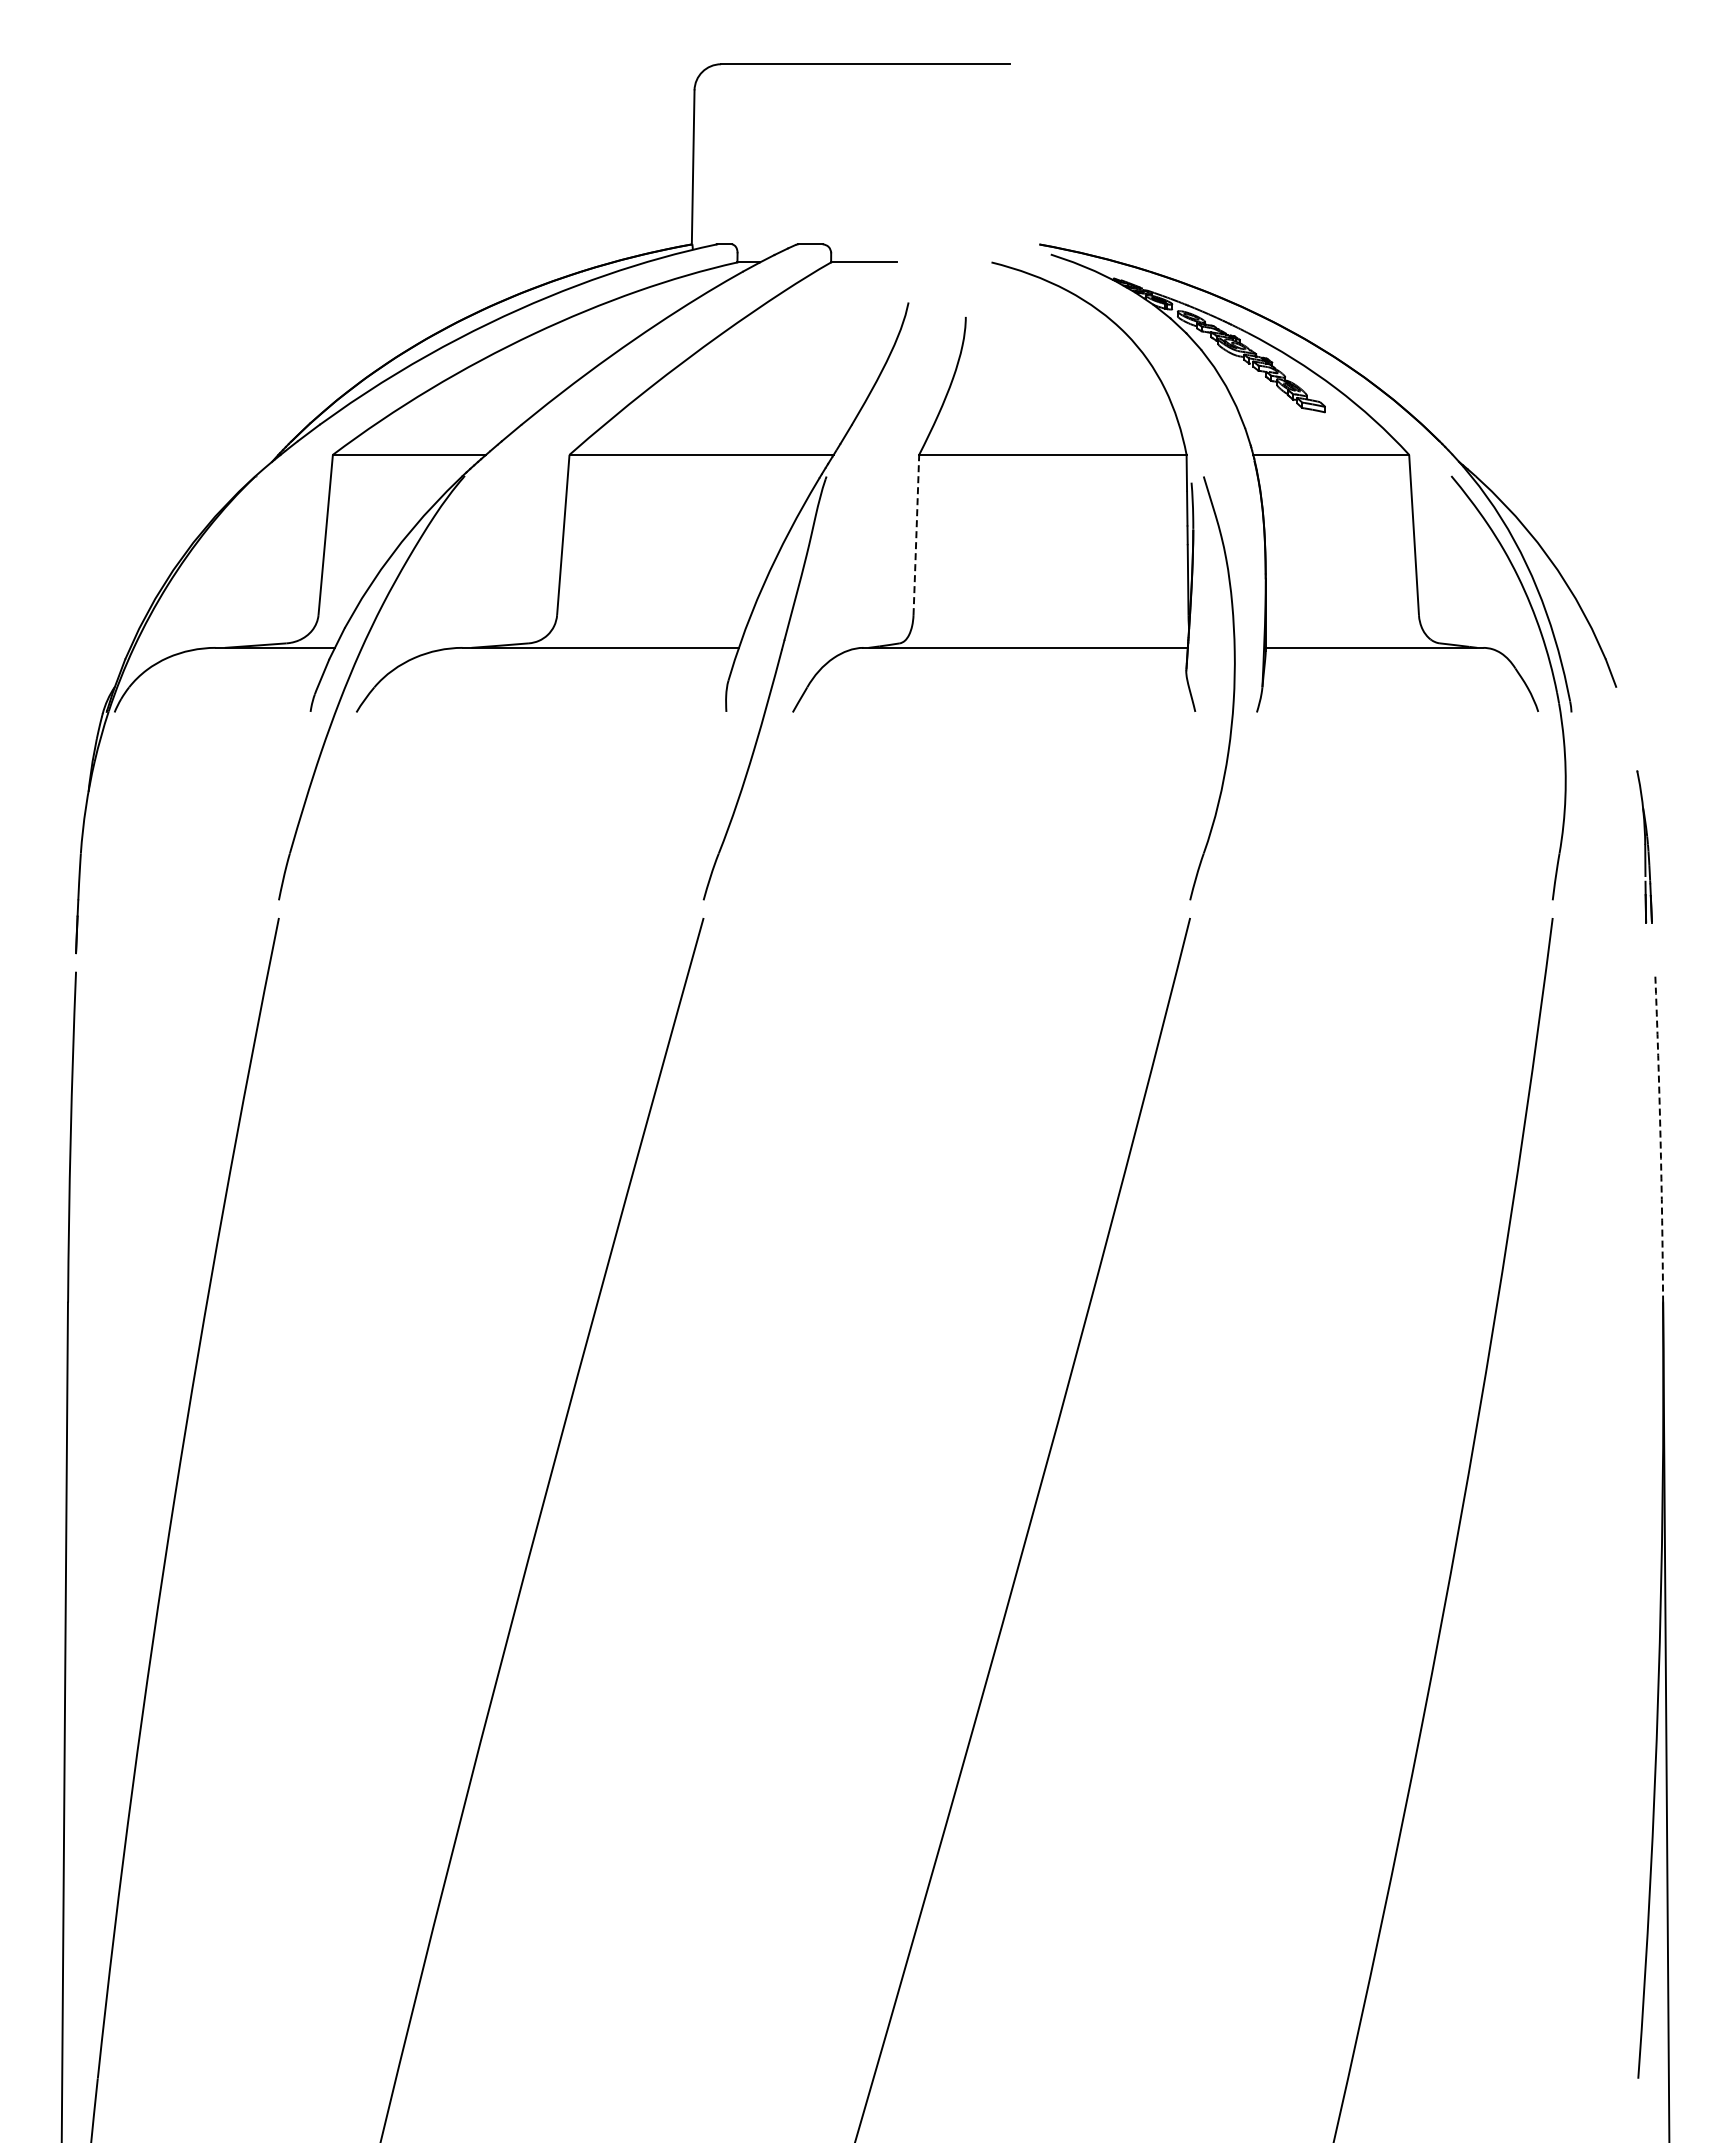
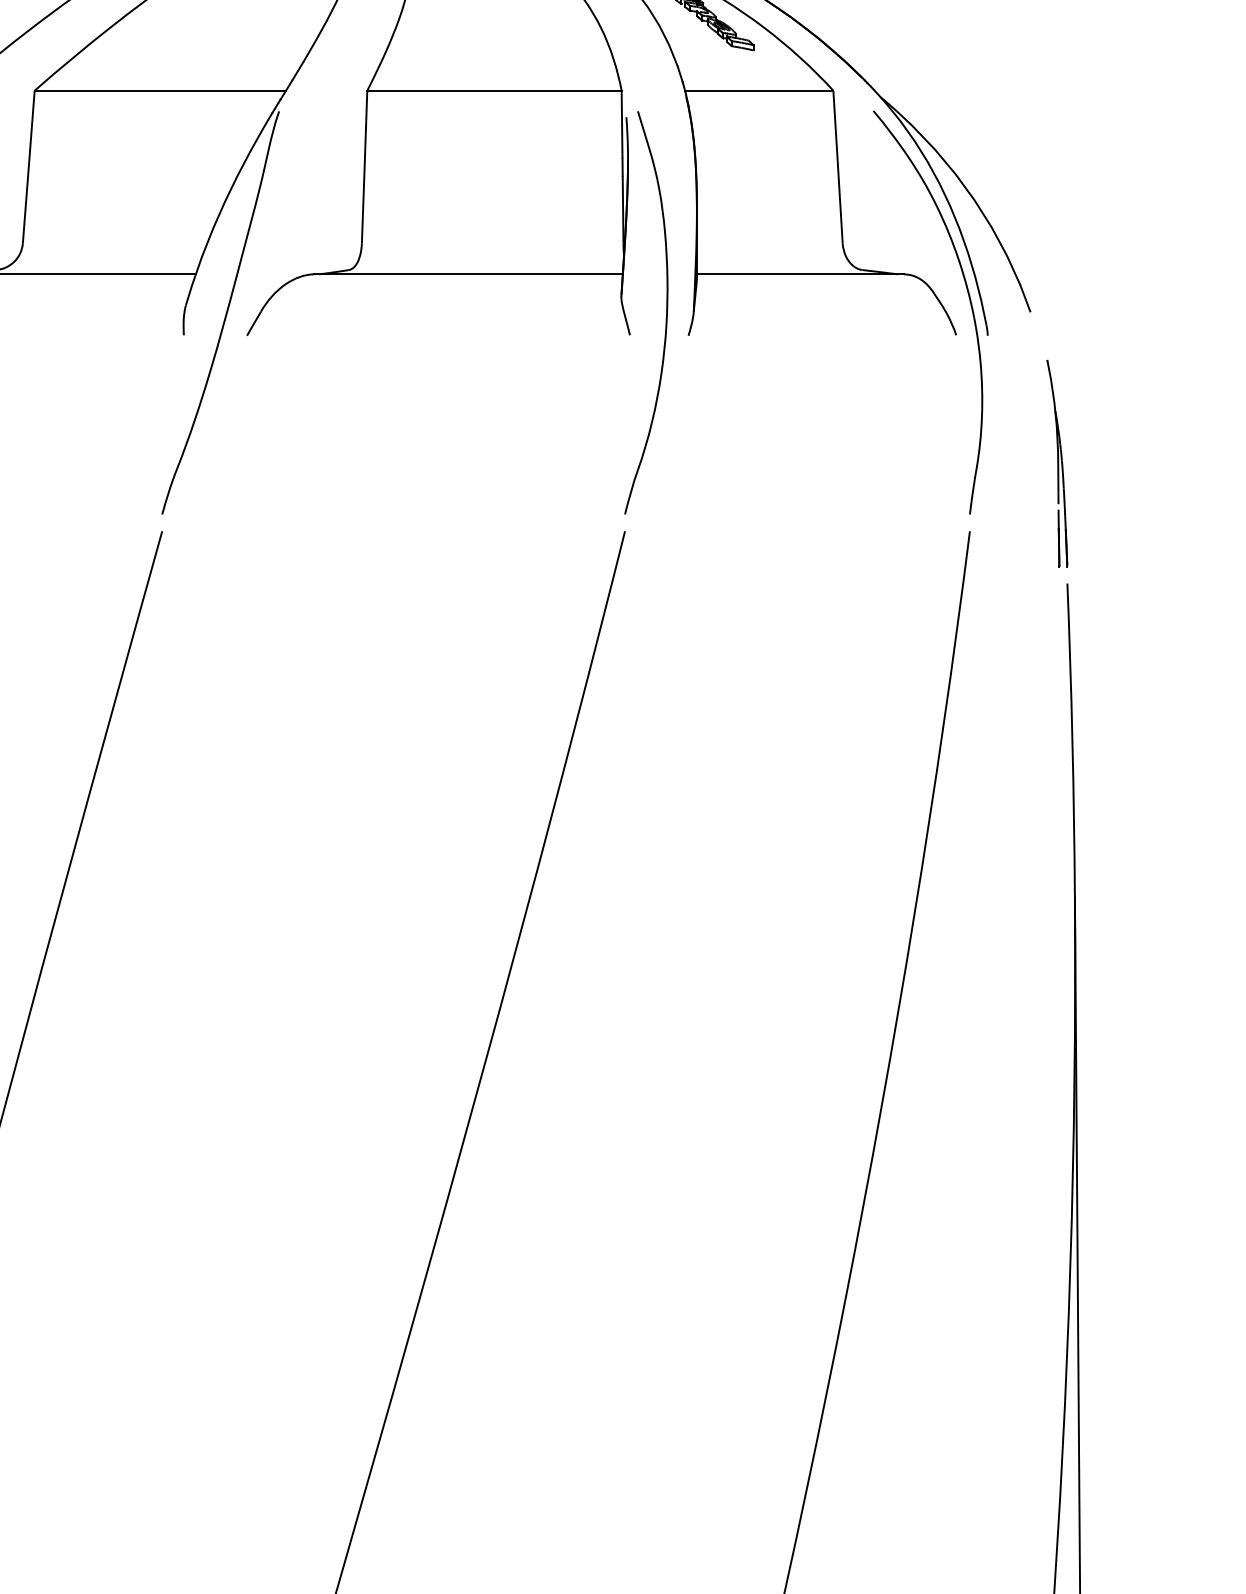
arc: (916, 535) -> (364, 167), dashed -> solid
part: (1644, 846) -> (1057, 463), size x1.43
arc: (1660, 1137) -> (1072, 740), dashed -> solid

